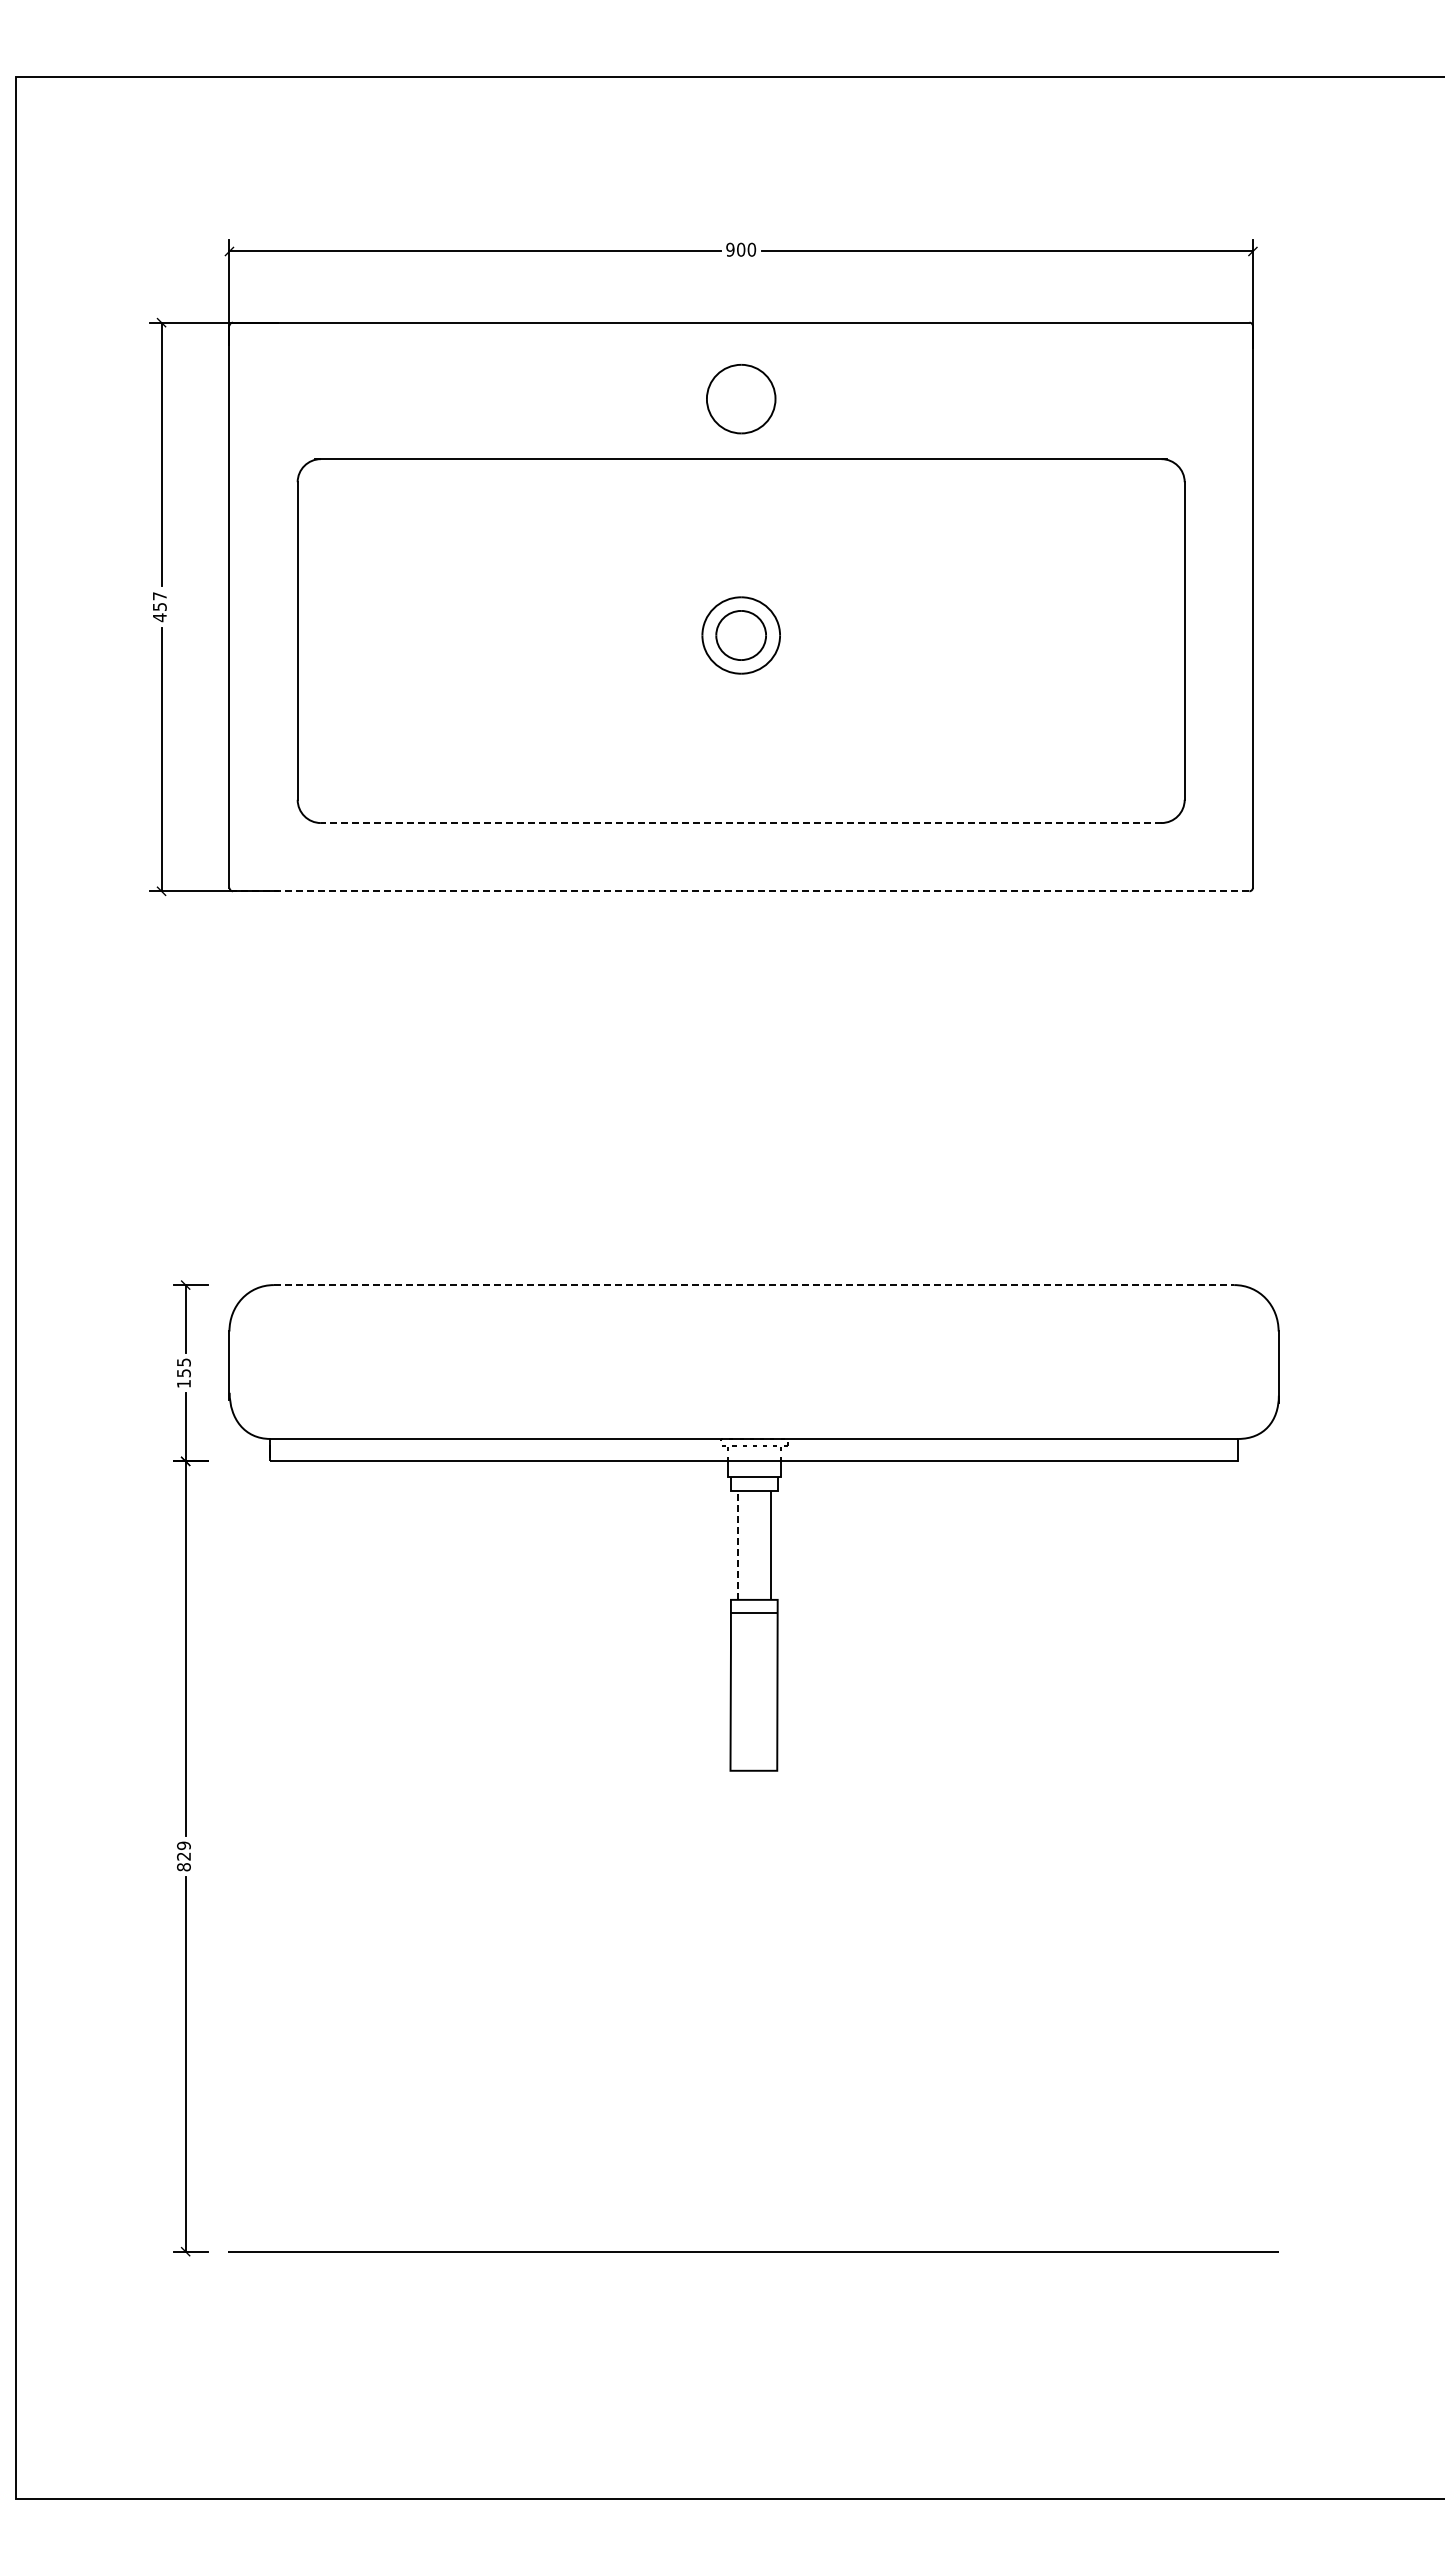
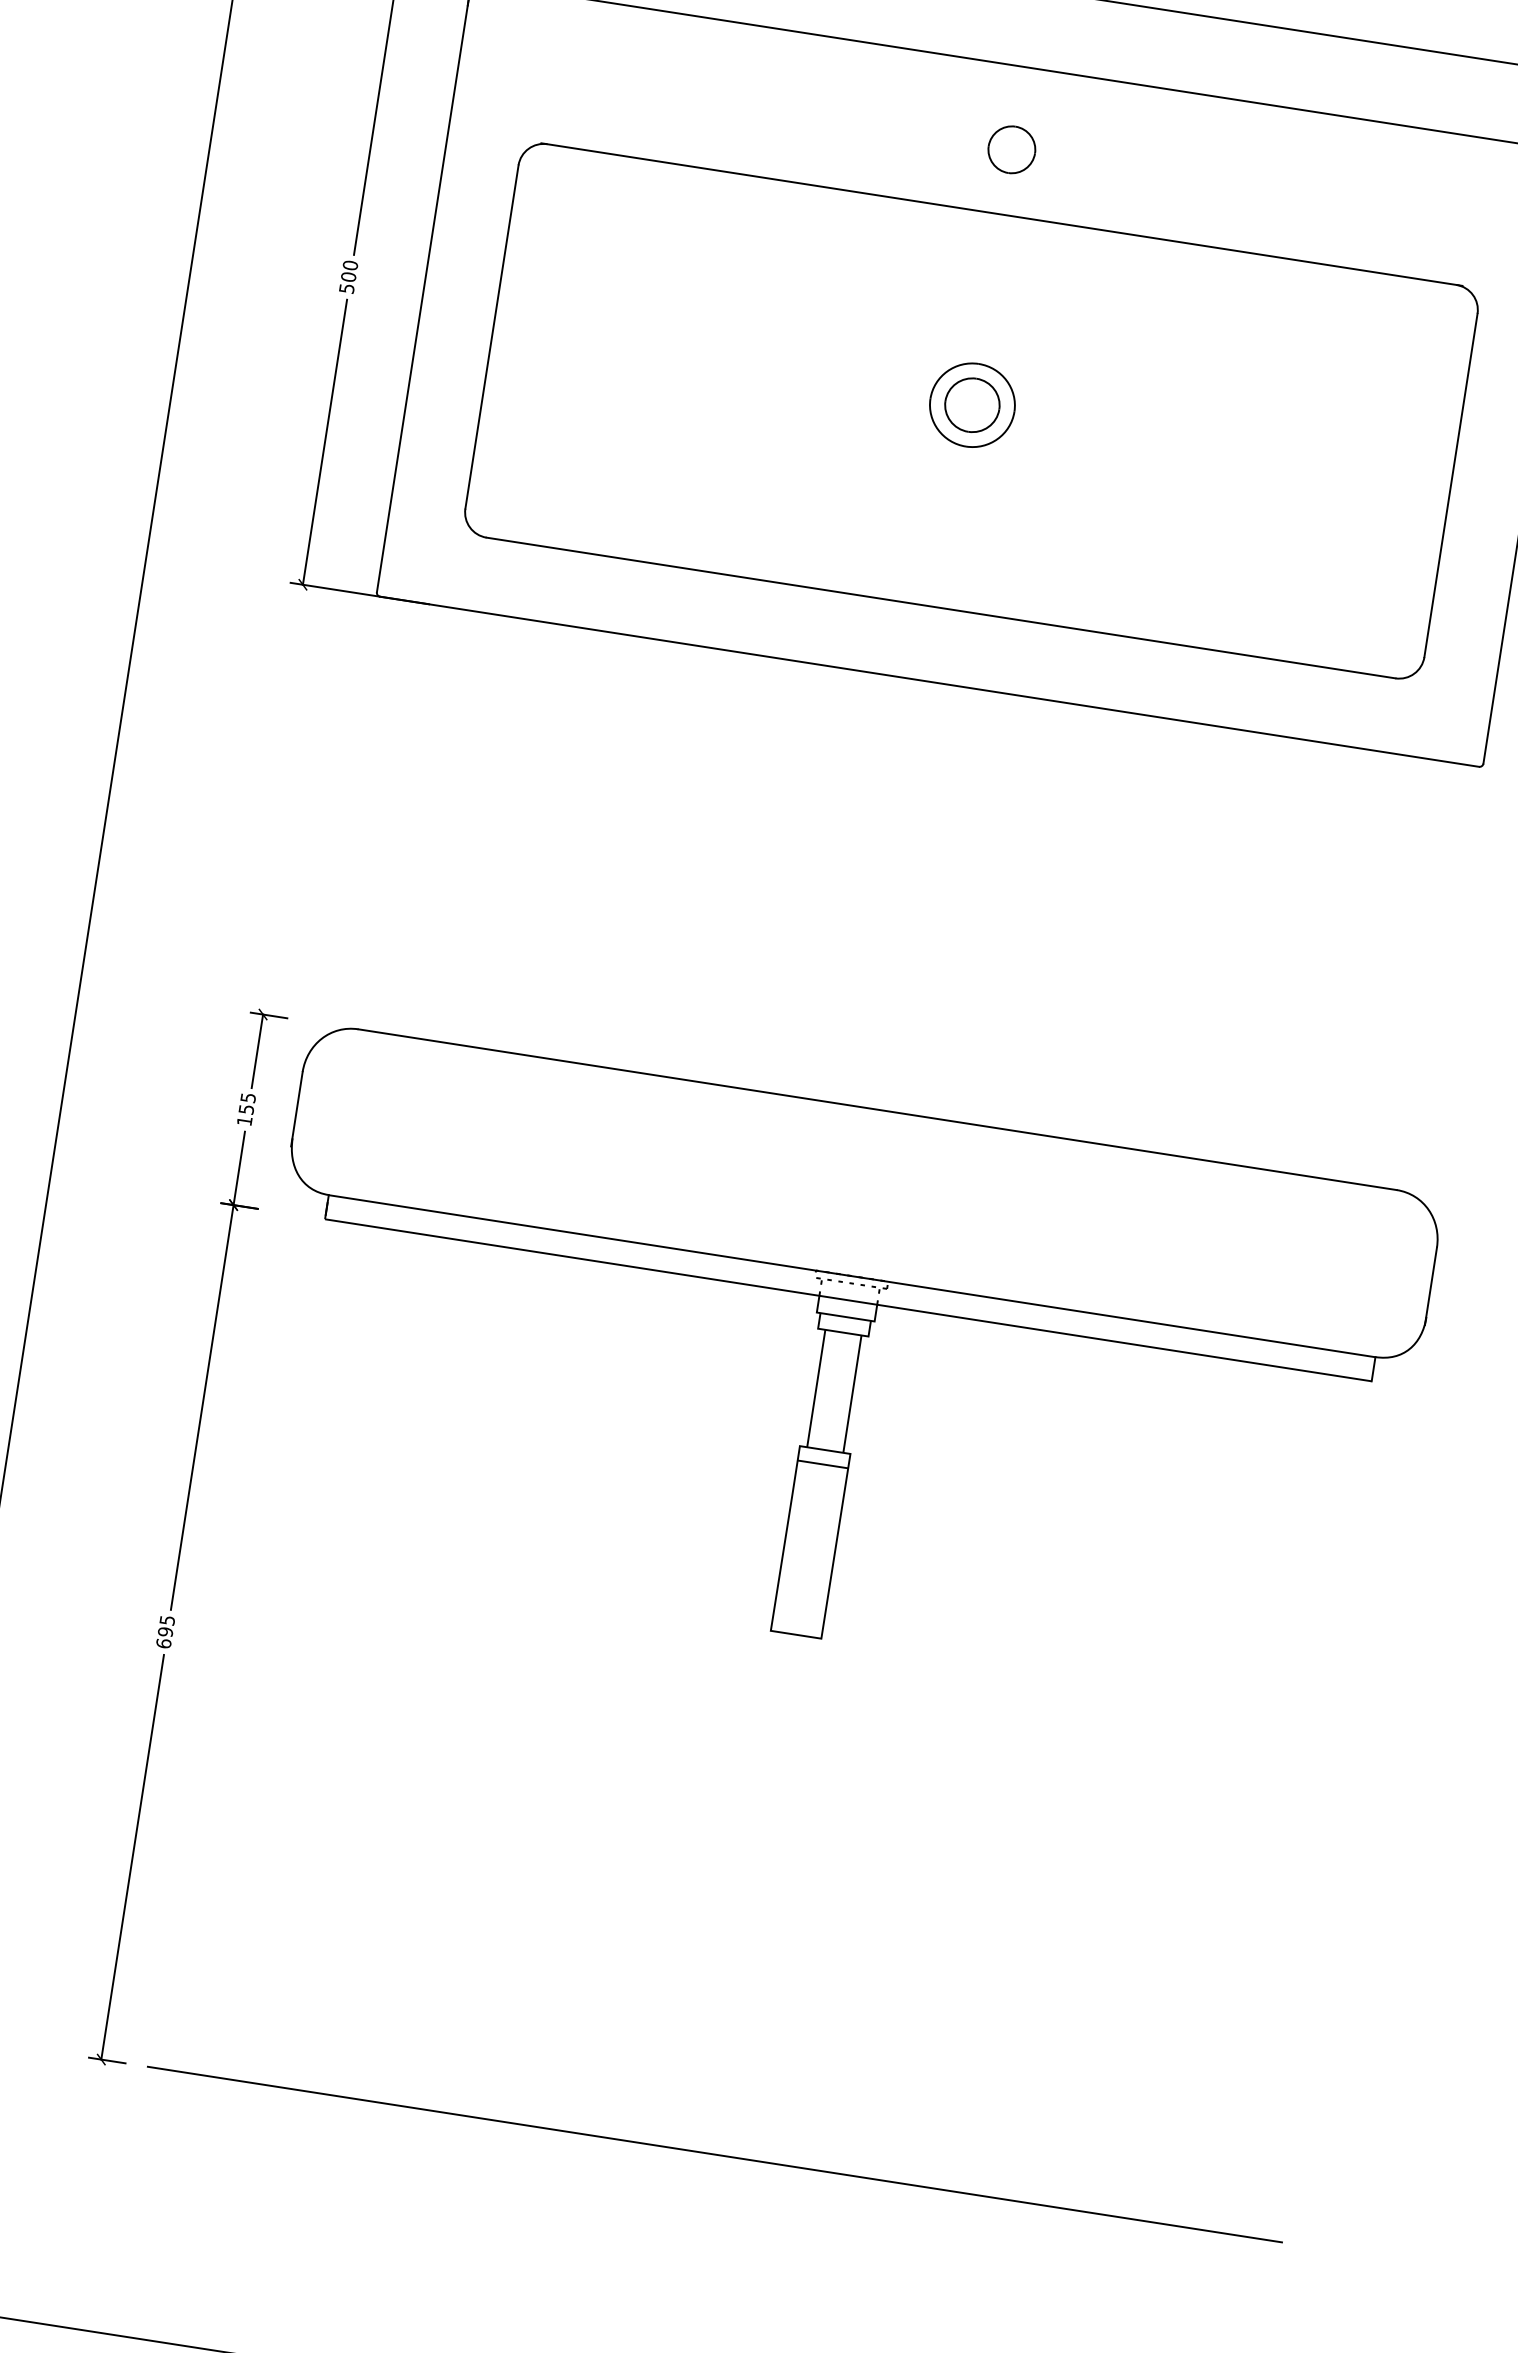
part: (740, 399) -> (1011, 149), size x0.62
text: (159, 607) -> (348, 277), 457 -> 500
line: (740, 823) -> (940, 608), dashed -> solid
line: (740, 891) -> (928, 681), dashed -> solid
line: (754, 1285) -> (878, 1110), dashed -> solid
line: (737, 1545) -> (816, 1388), dashed -> solid
text: (183, 1856) -> (165, 1631), 829 -> 695

